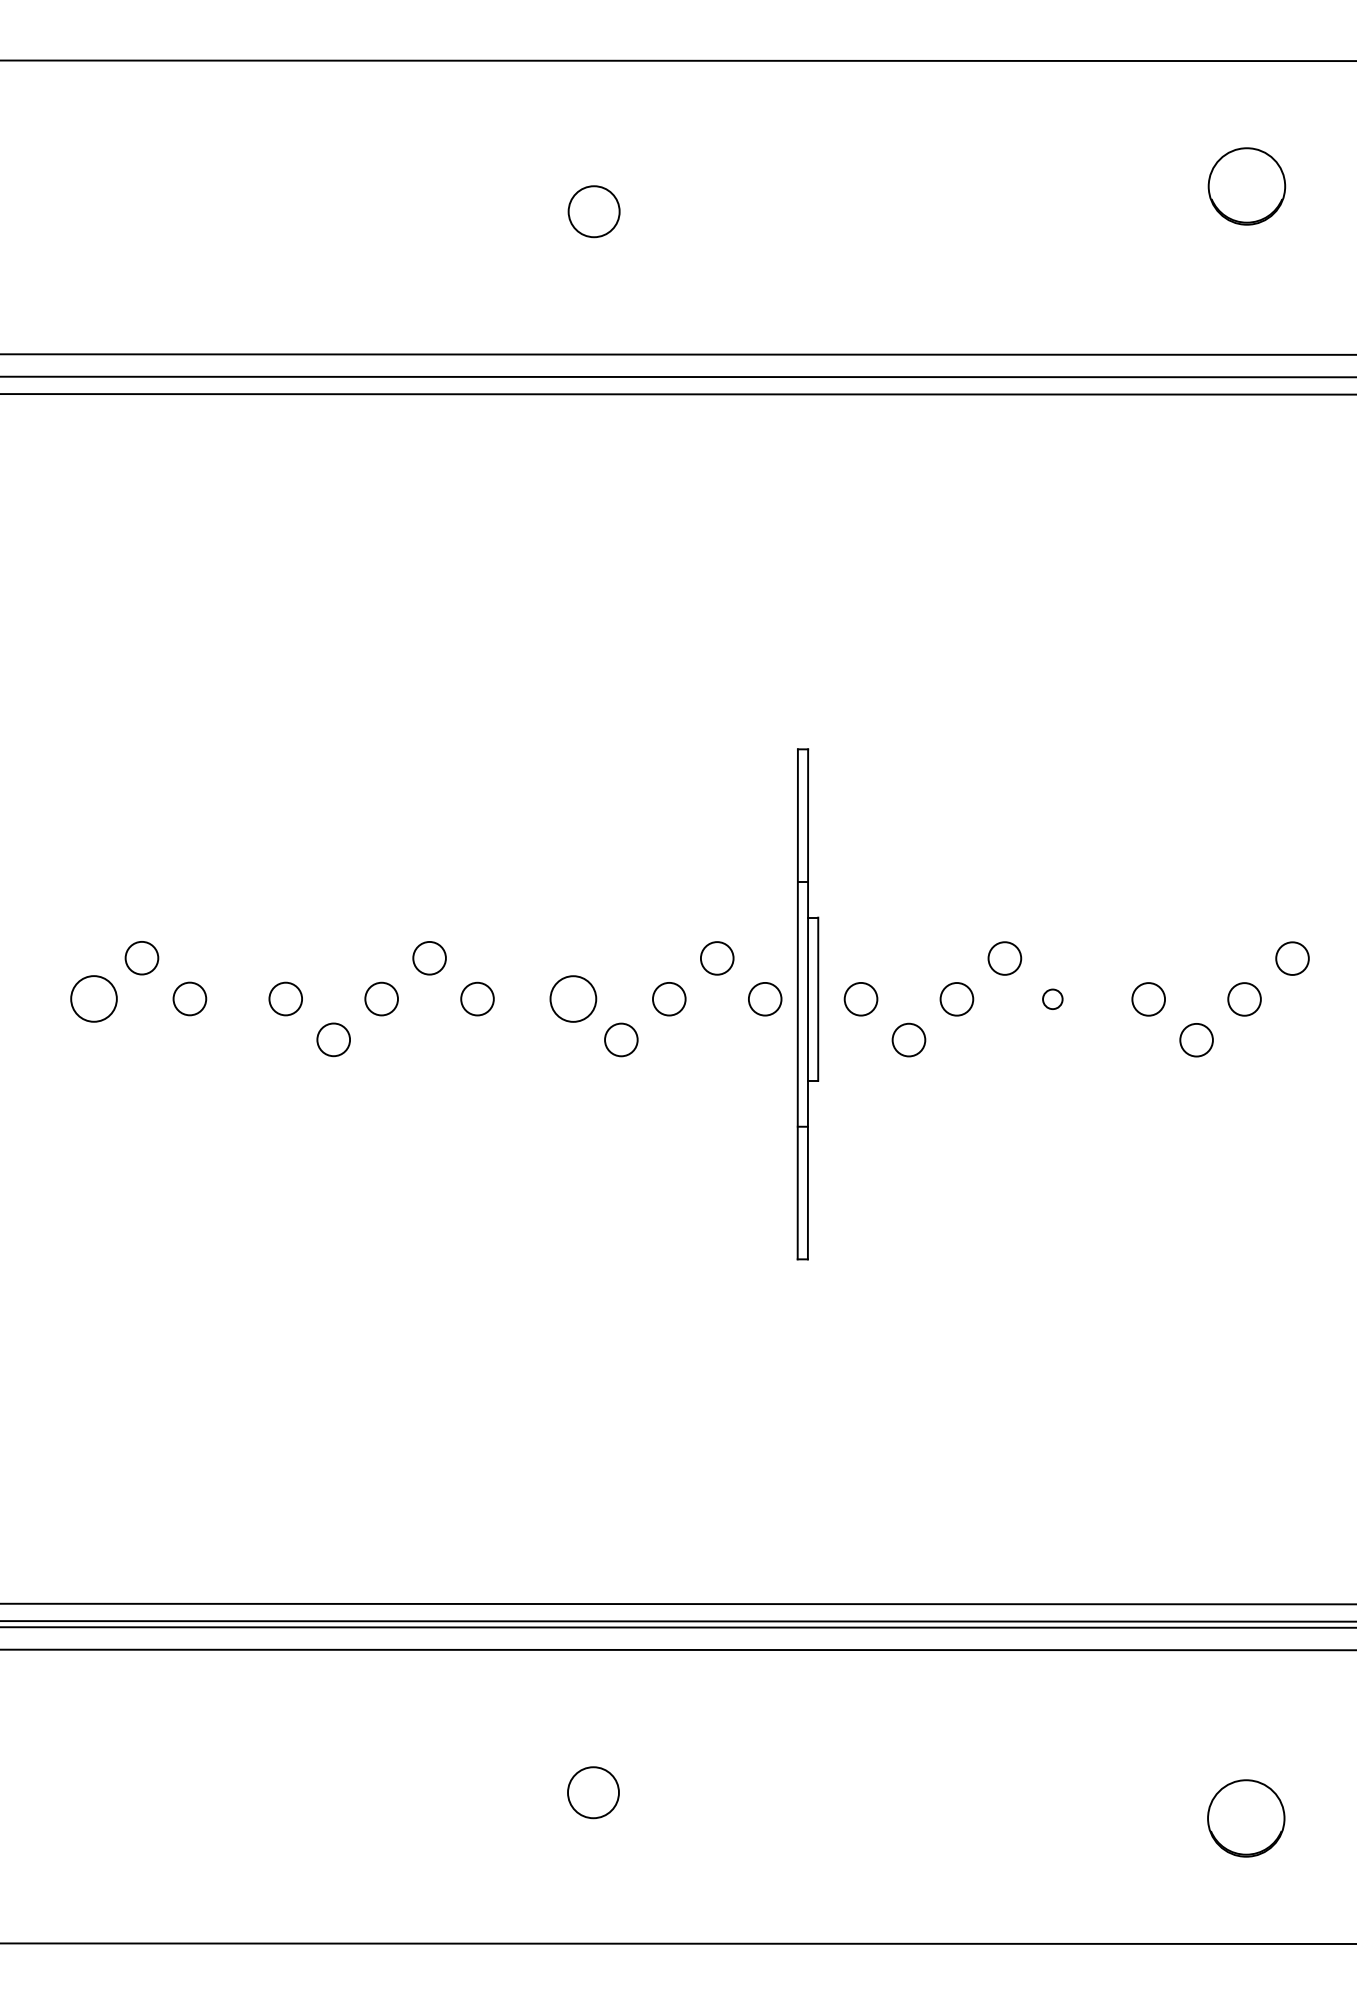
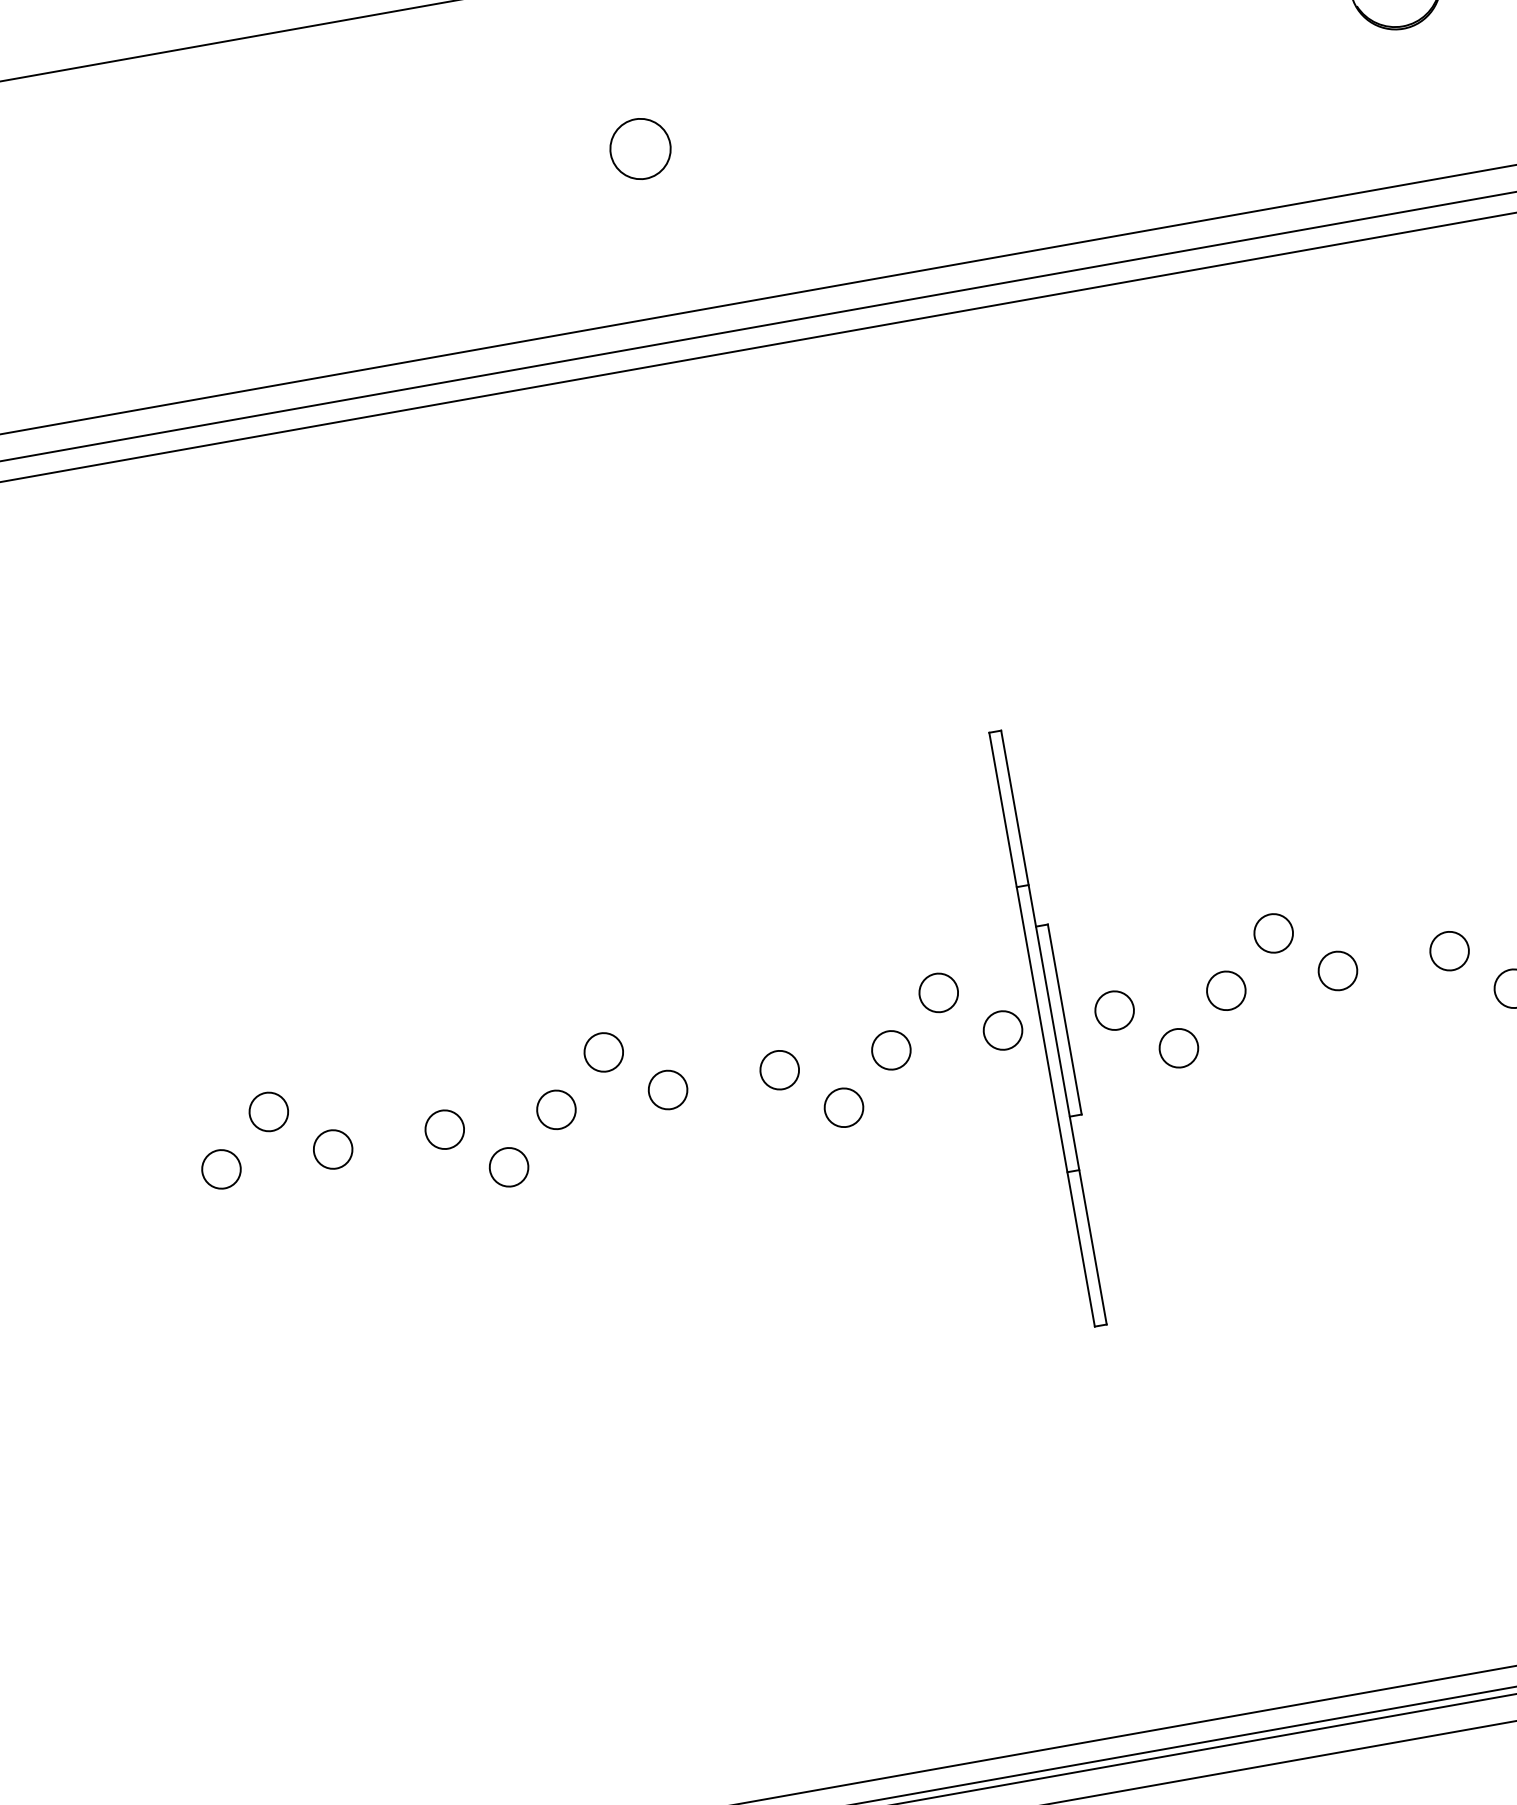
circle: (93, 998) -> (220, 1168), size x0.71
circle: (573, 999) -> (779, 1070), size x0.71
circle: (1052, 999) -> (1337, 971), size x1.67

